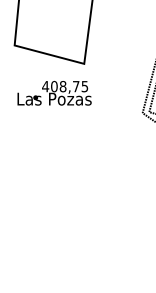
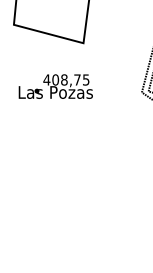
text: (54, 93) -> (55, 86), moved

